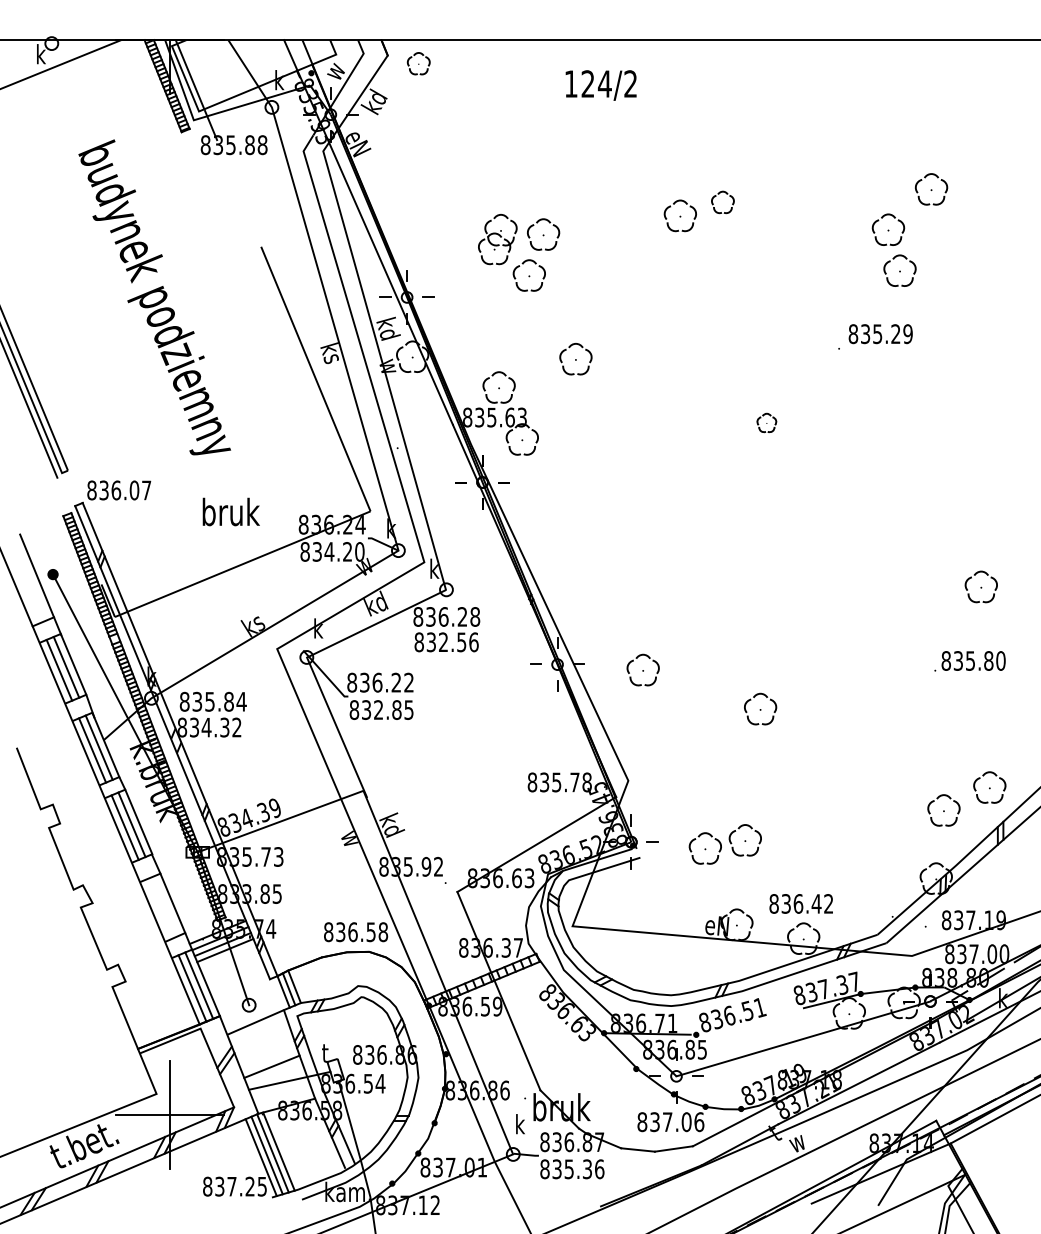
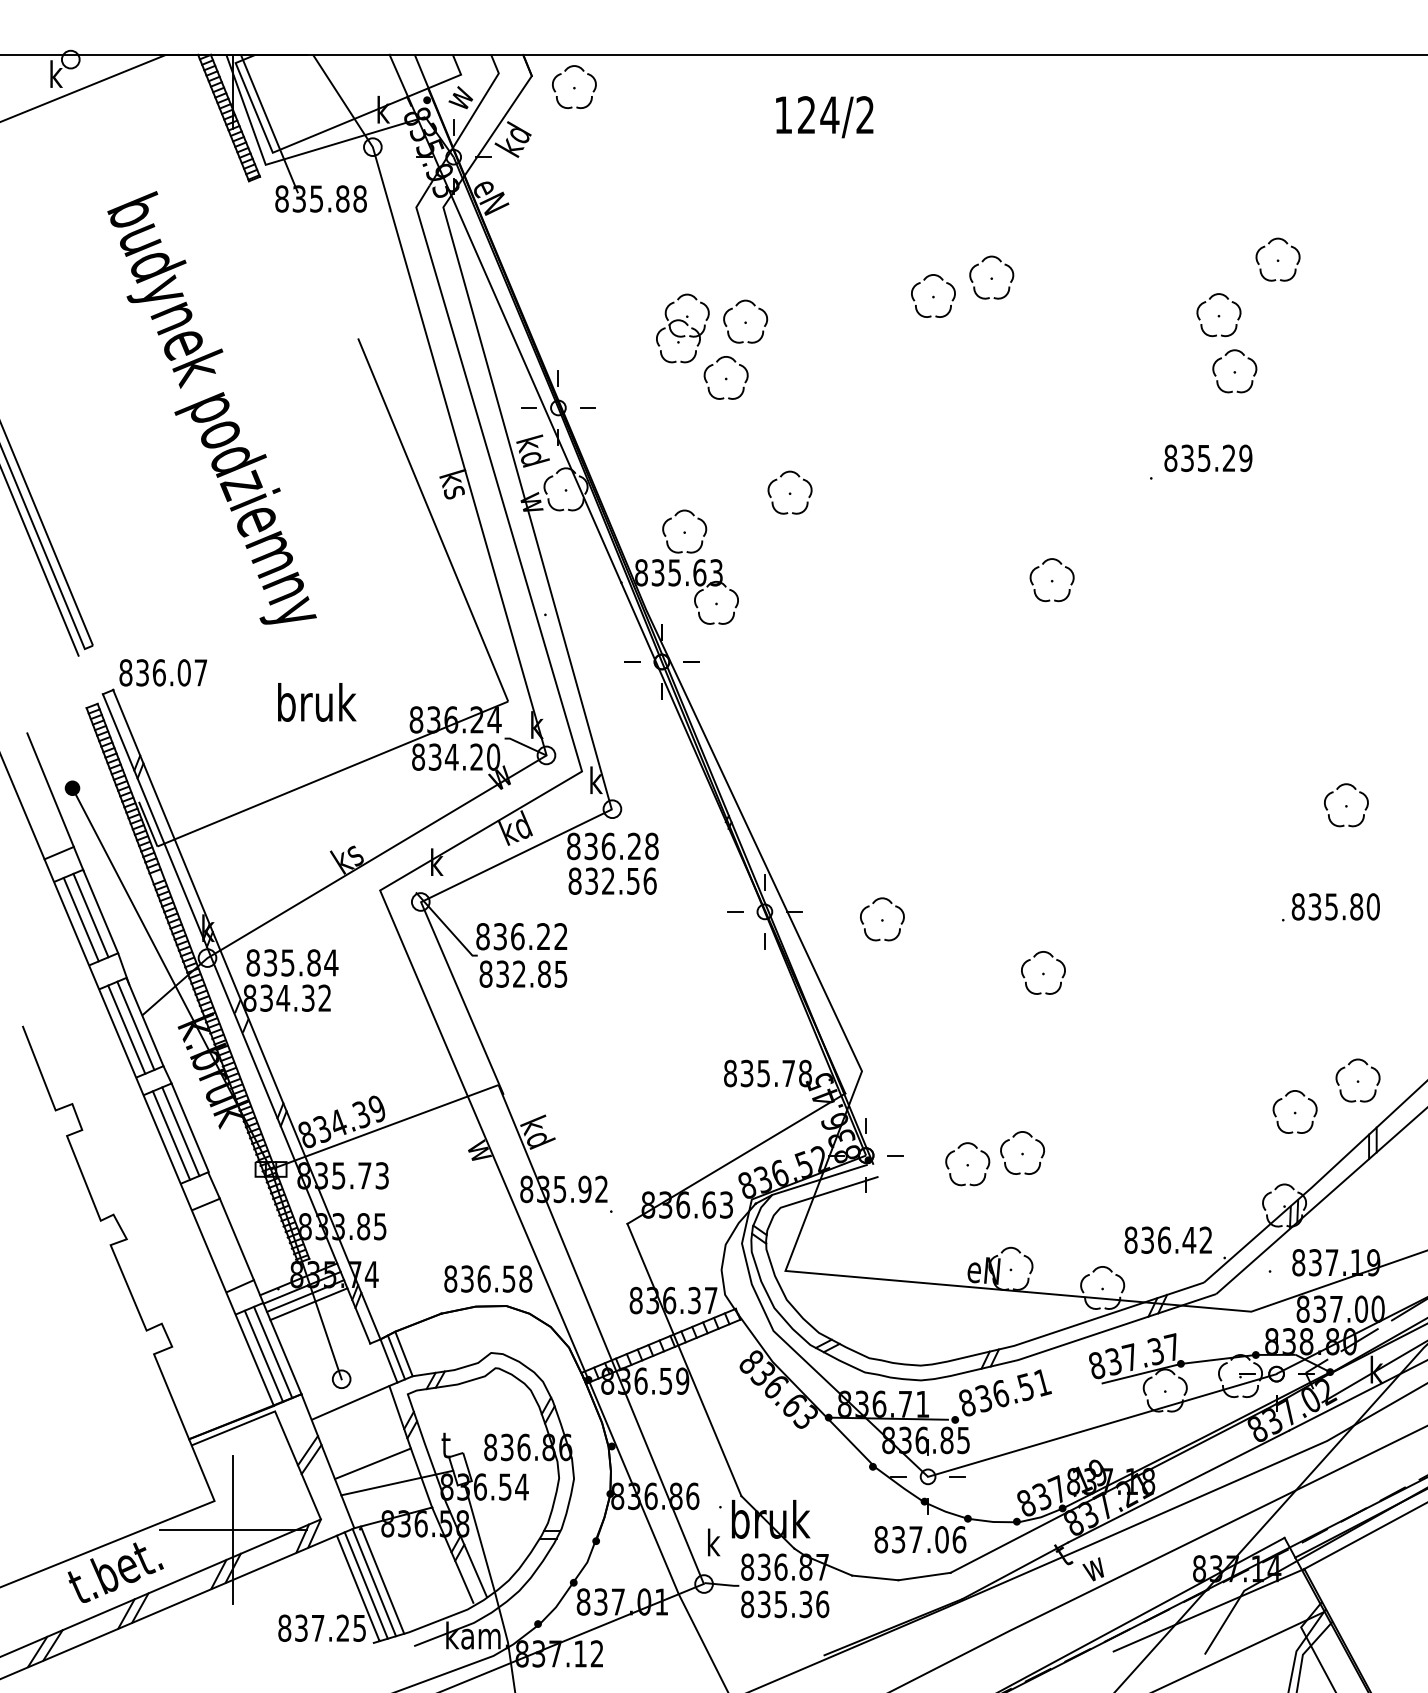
part: (418, 63) -> (574, 87), size x1.43
part: (722, 202) -> (991, 277), size x1.43
part: (766, 423) -> (1051, 580), size x1.67
text: (800, 903) -> (1167, 1239), moved

